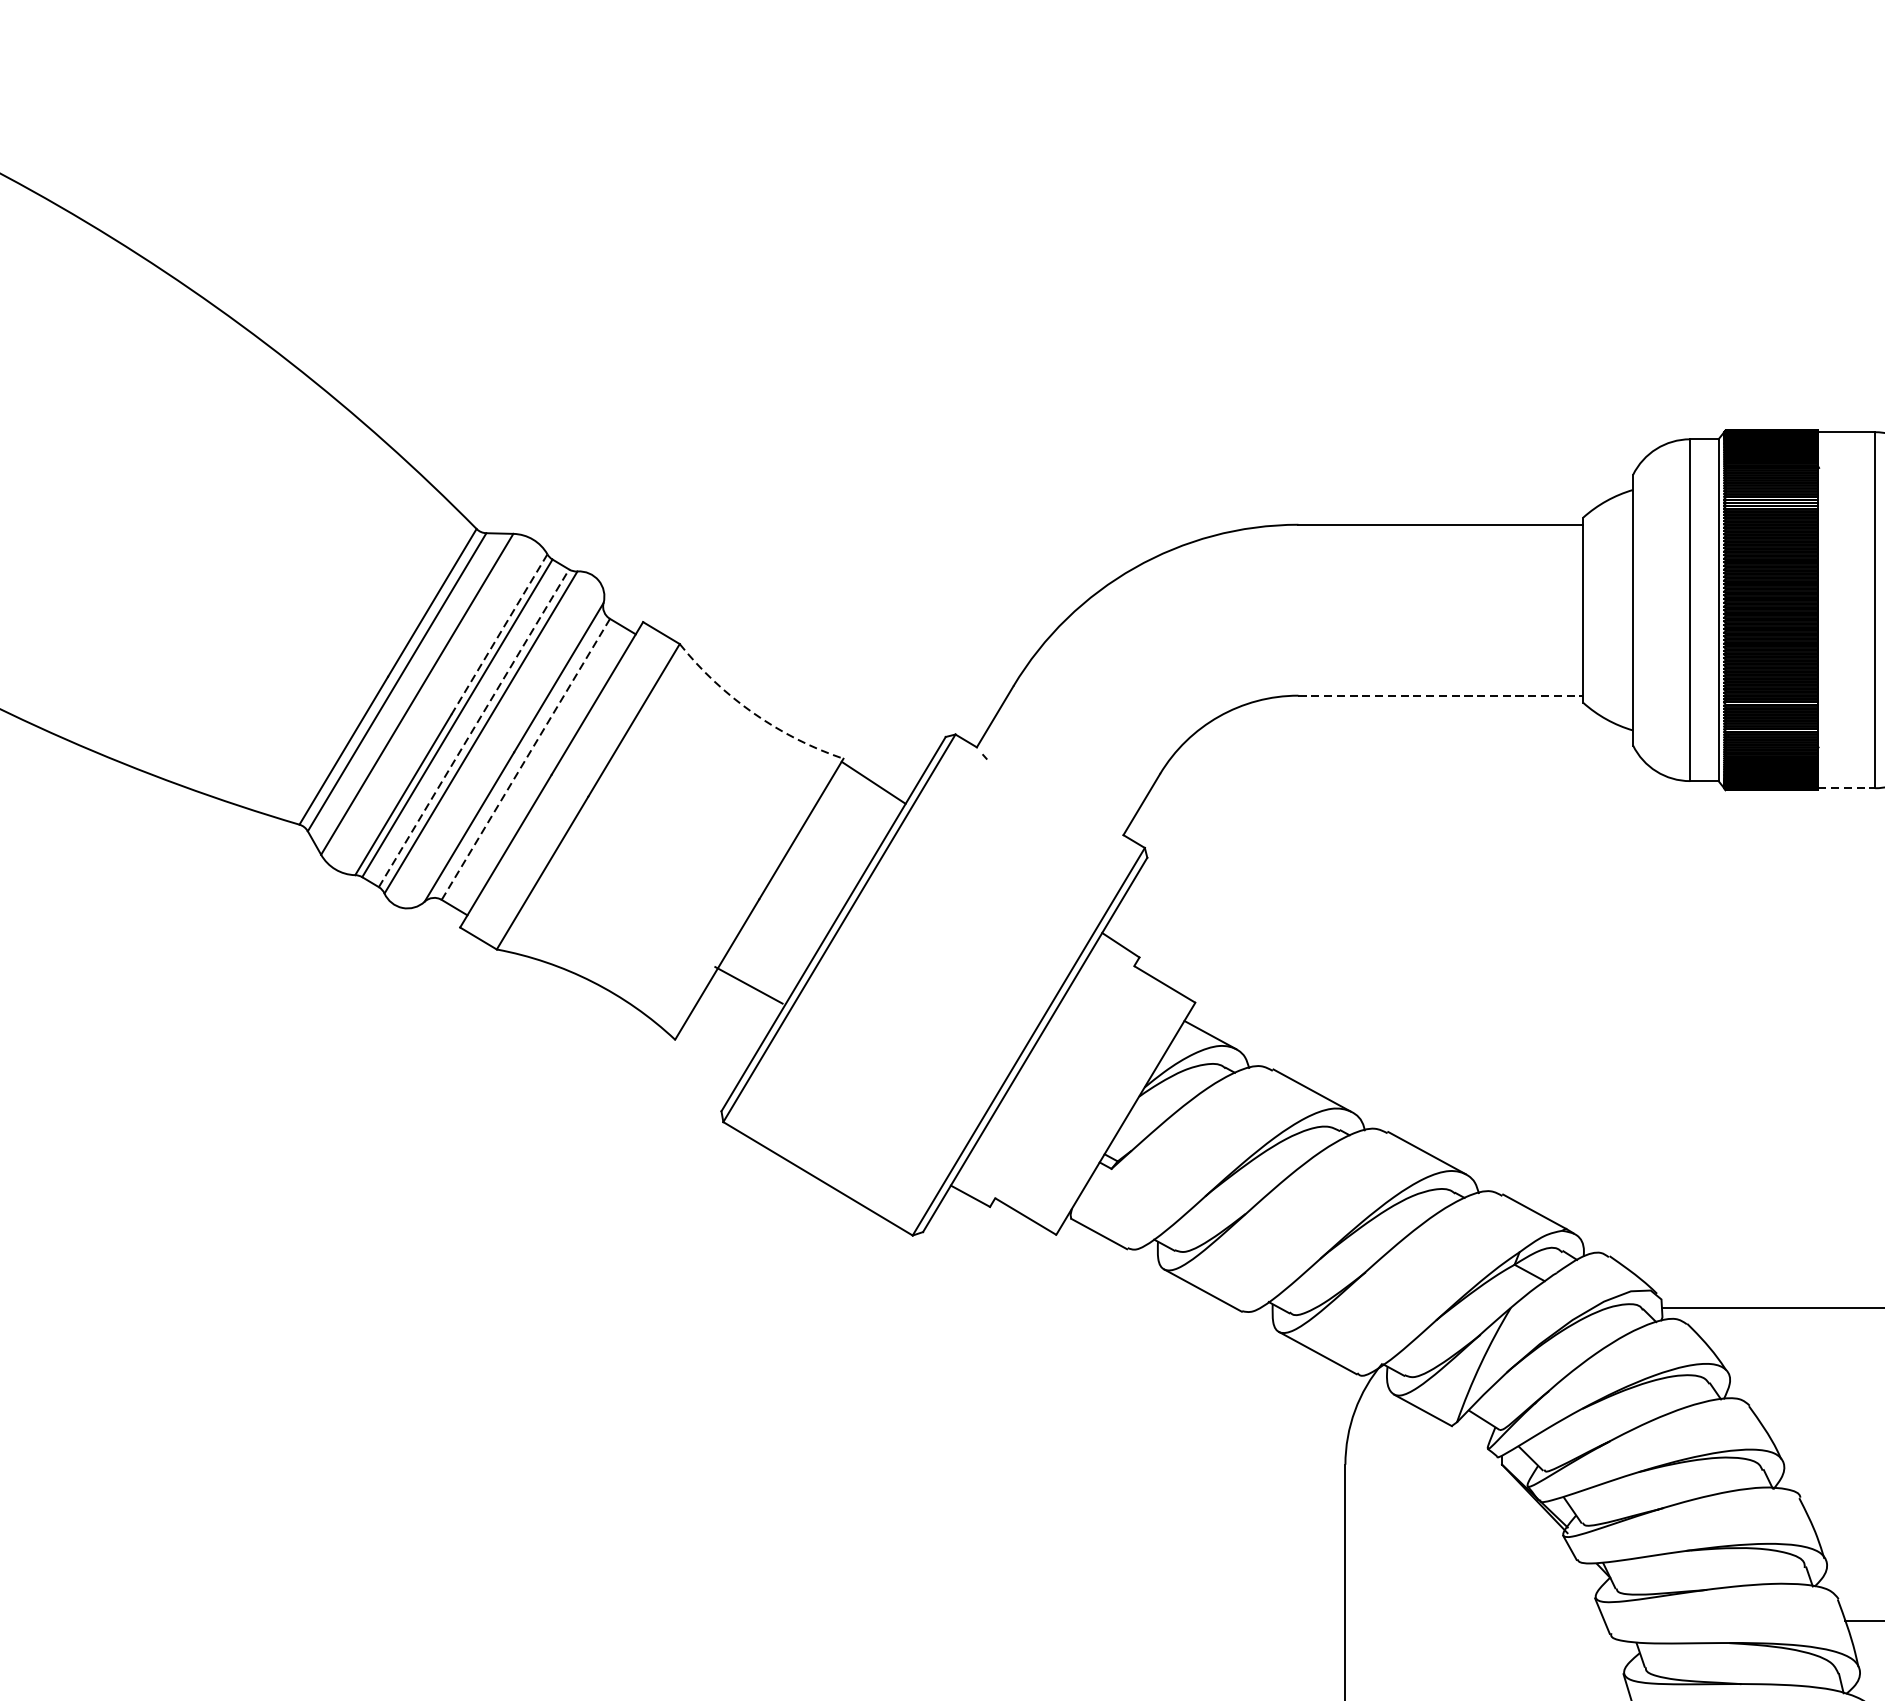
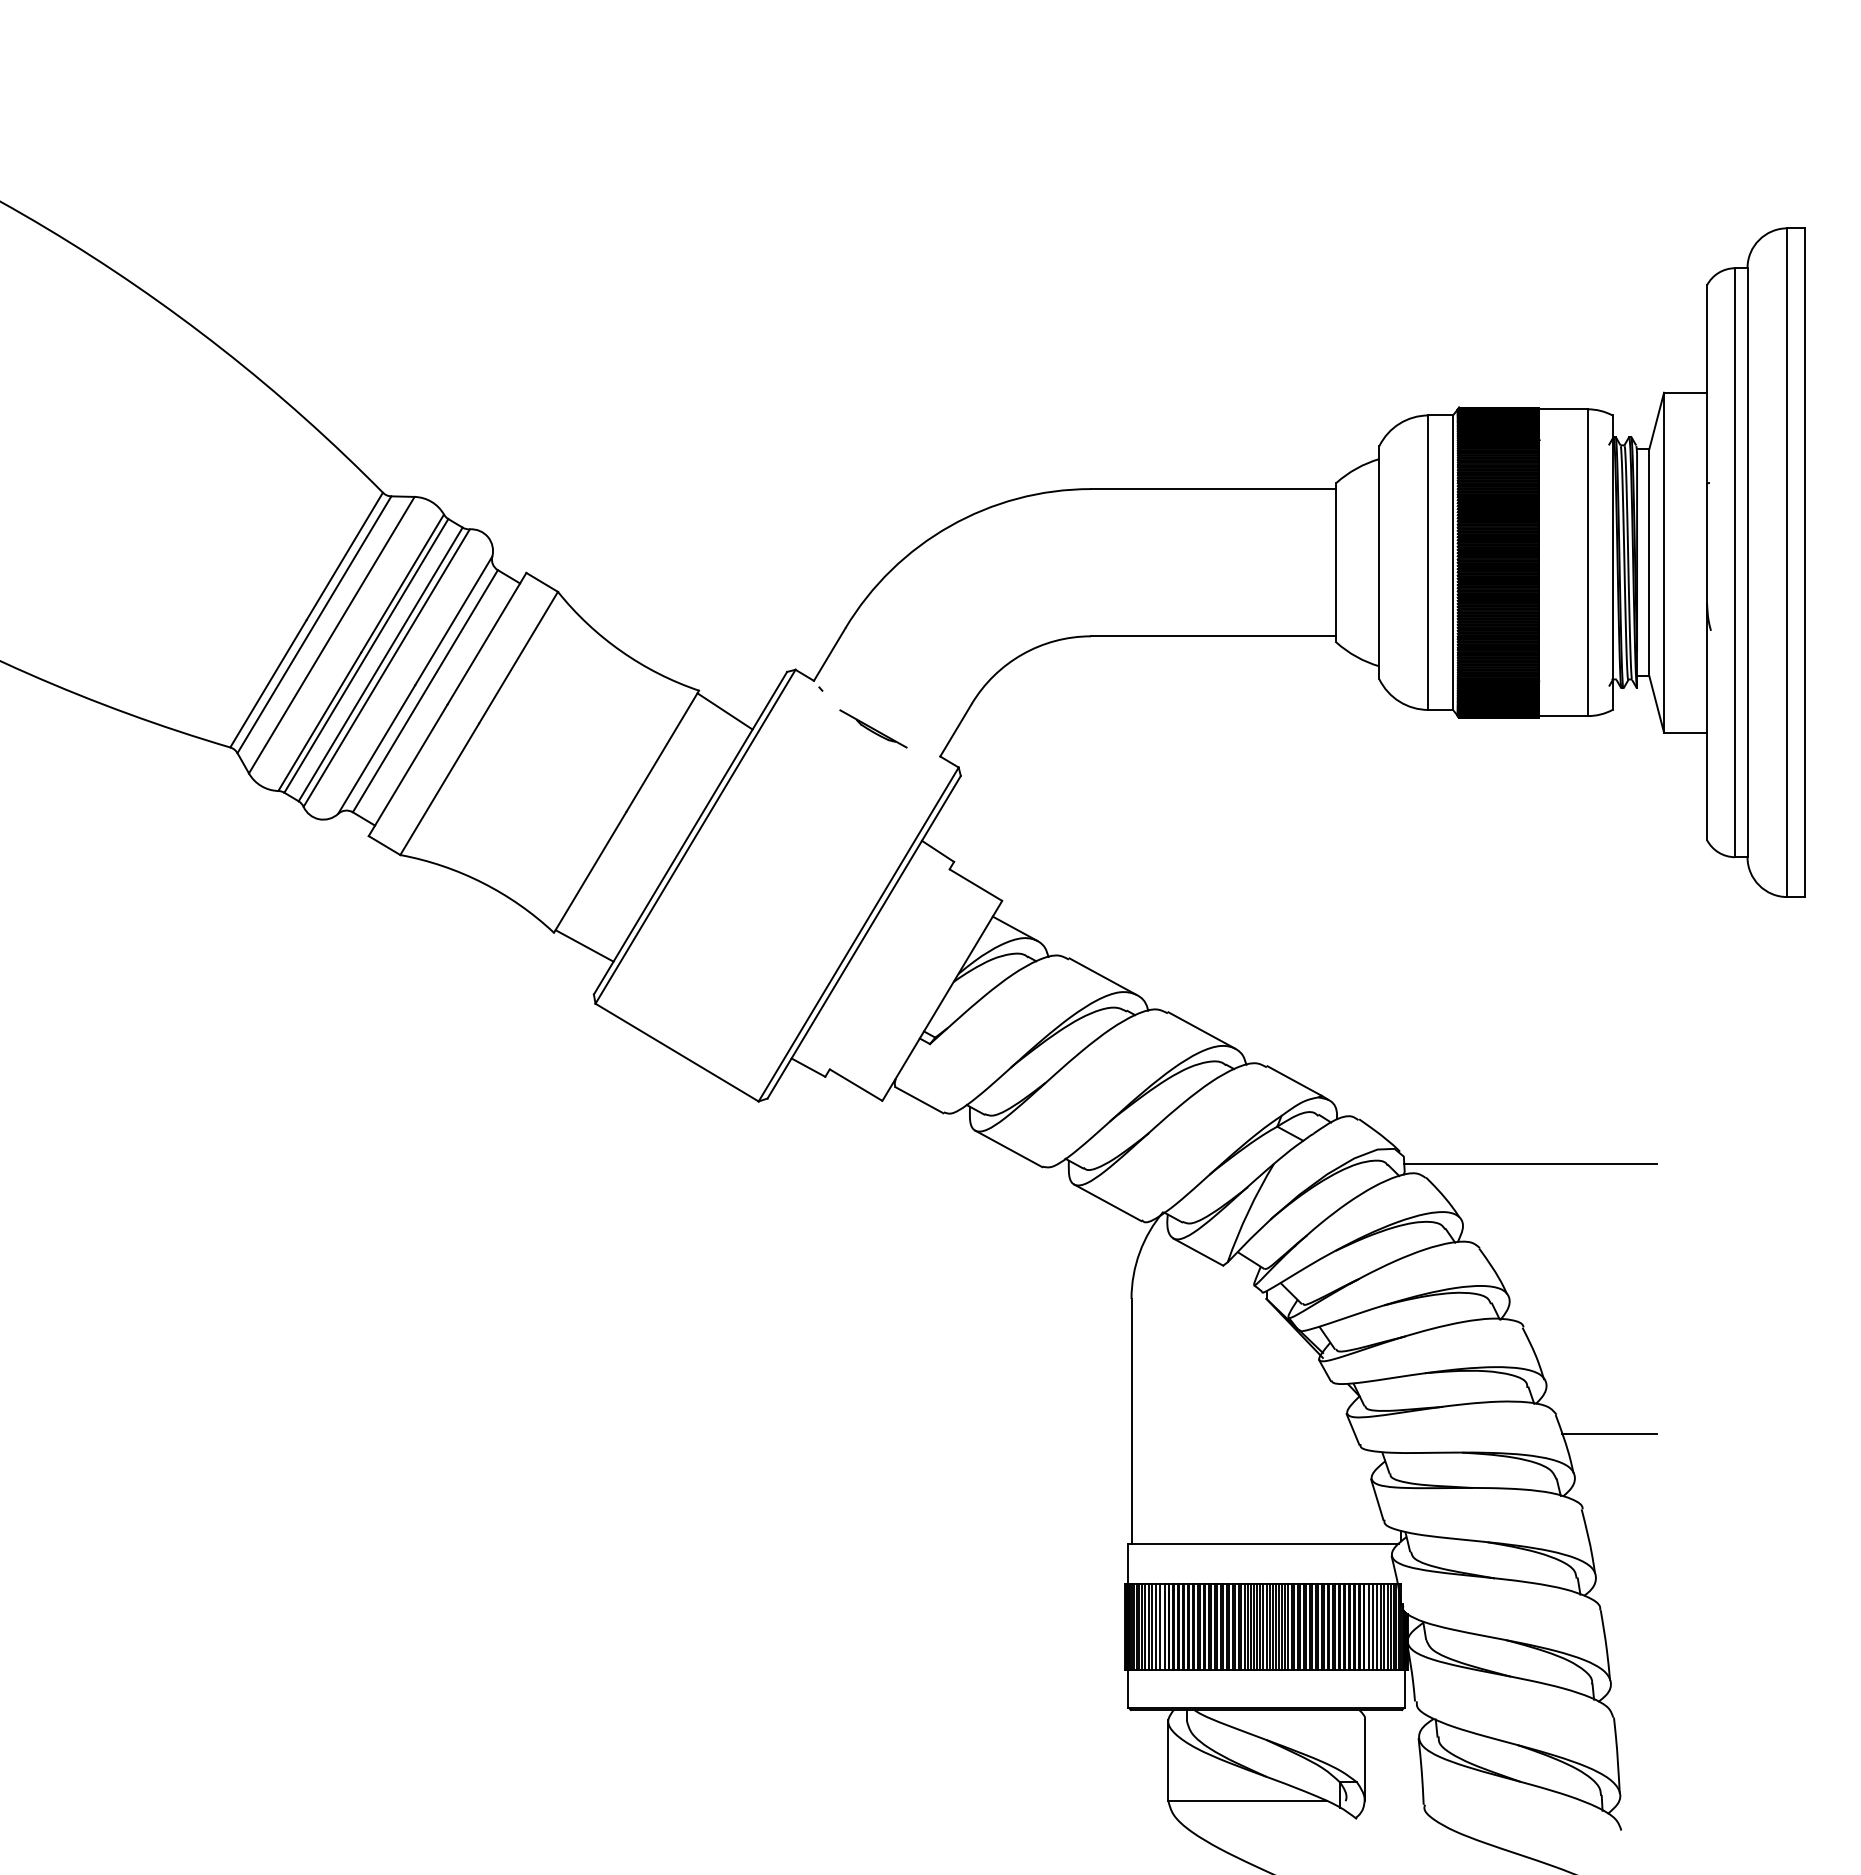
line: (499, 634) -> (402, 583), dashed -> solid
line: (1440, 695) -> (1213, 636), dashed -> solid
arc: (753, 713) -> (621, 651), dashed -> solid
line: (473, 728) -> (380, 664), dashed -> solid
line: (526, 759) -> (425, 691), dashed -> solid
line: (1846, 788) -> (1563, 716), dashed -> solid
part: (1045, 802) -> (873, 728), added
line: (748, 984) -> (584, 945), moved

